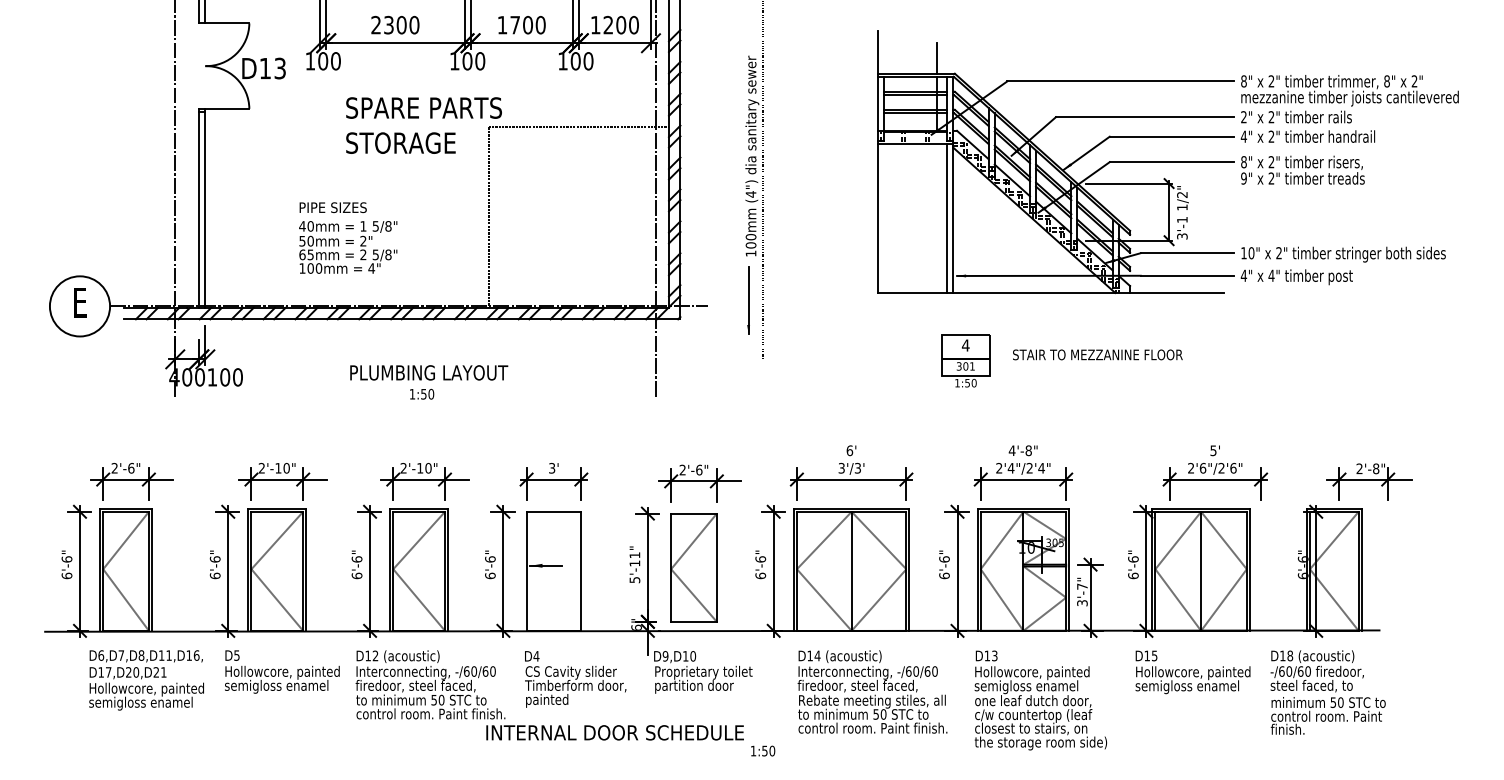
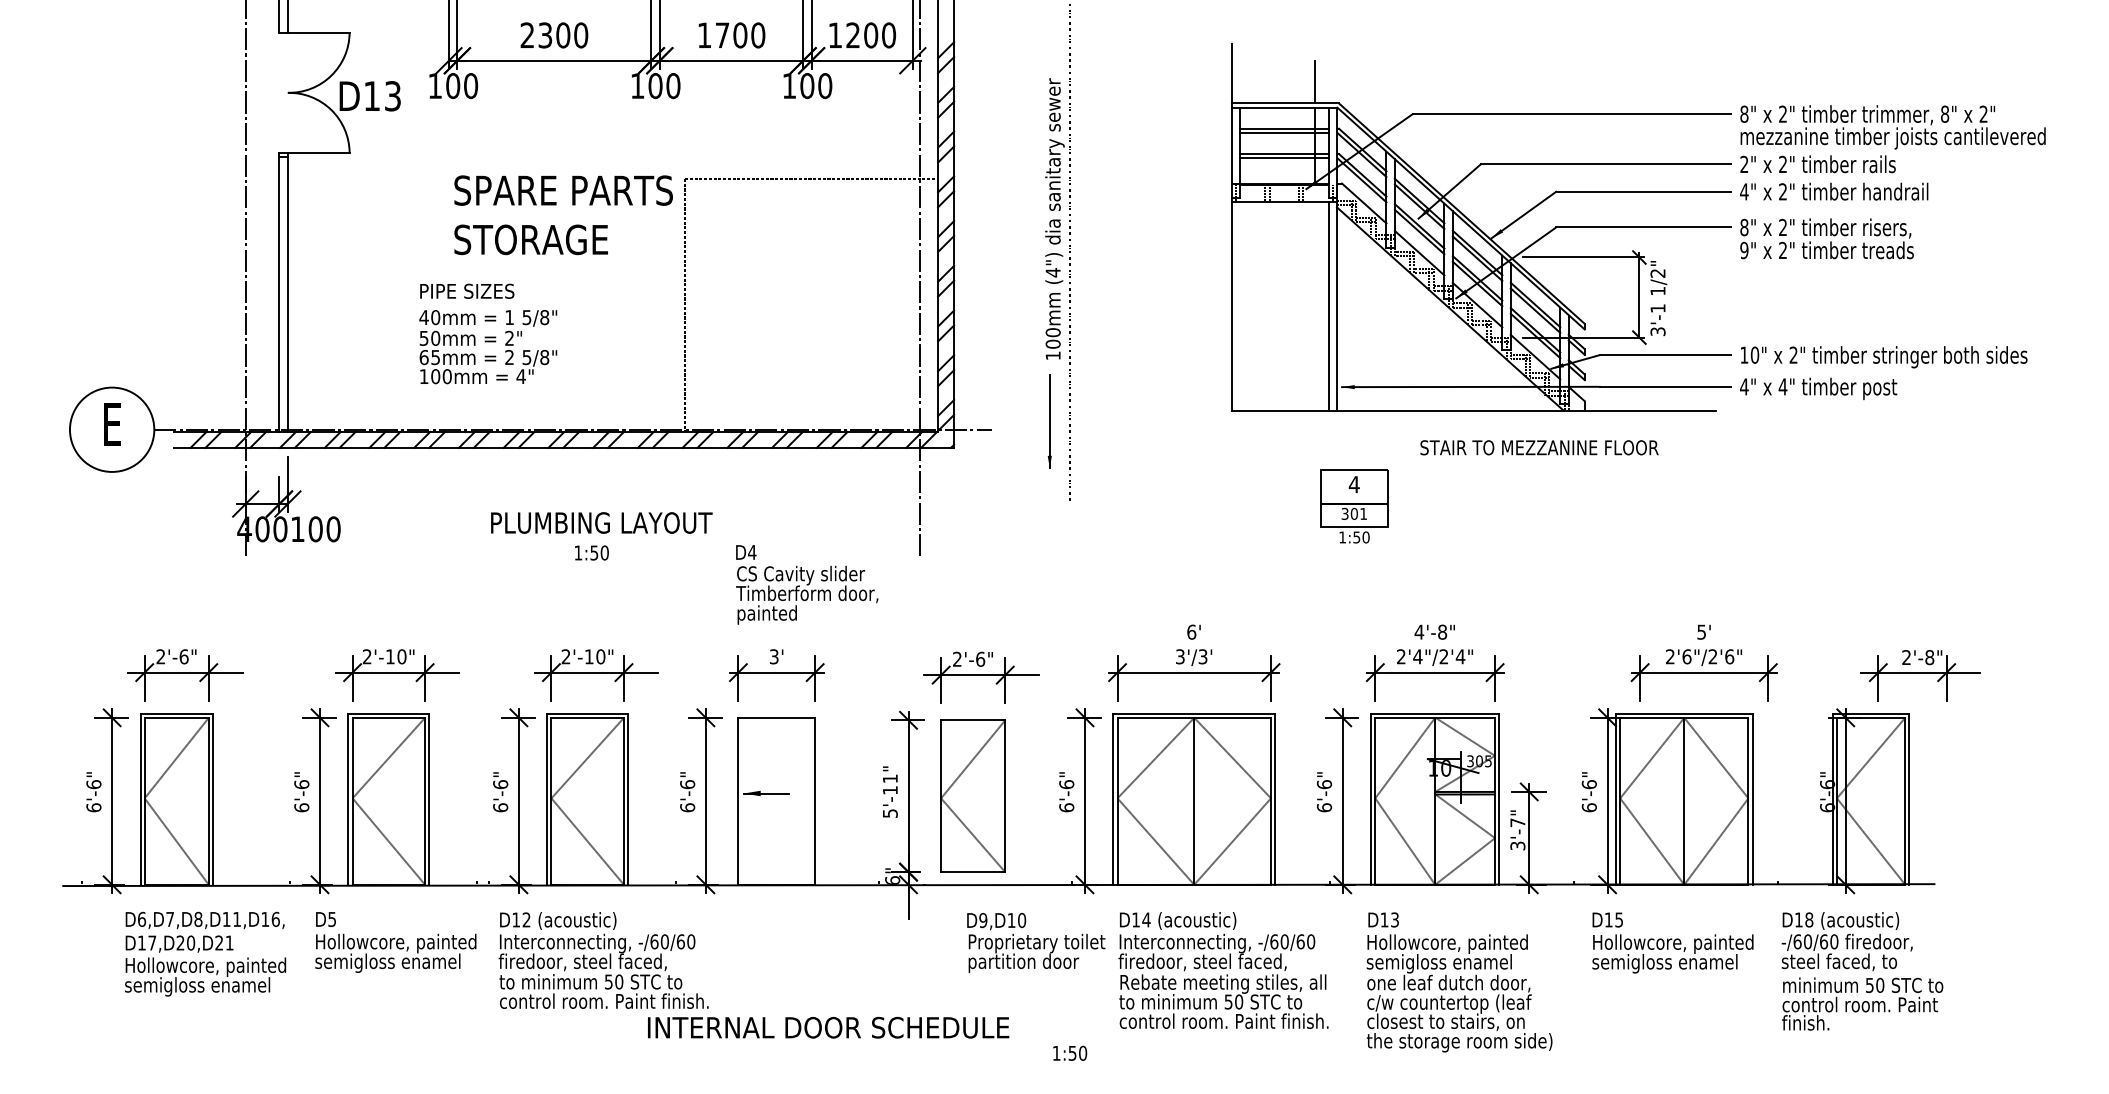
text: (423, 125) -> (563, 215), moved
text: (1097, 354) -> (1539, 447), moved
text: (703, 672) -> (1036, 942), moved
text: (575, 679) -> (807, 584), moved
text: (615, 732) -> (828, 1027), moved

